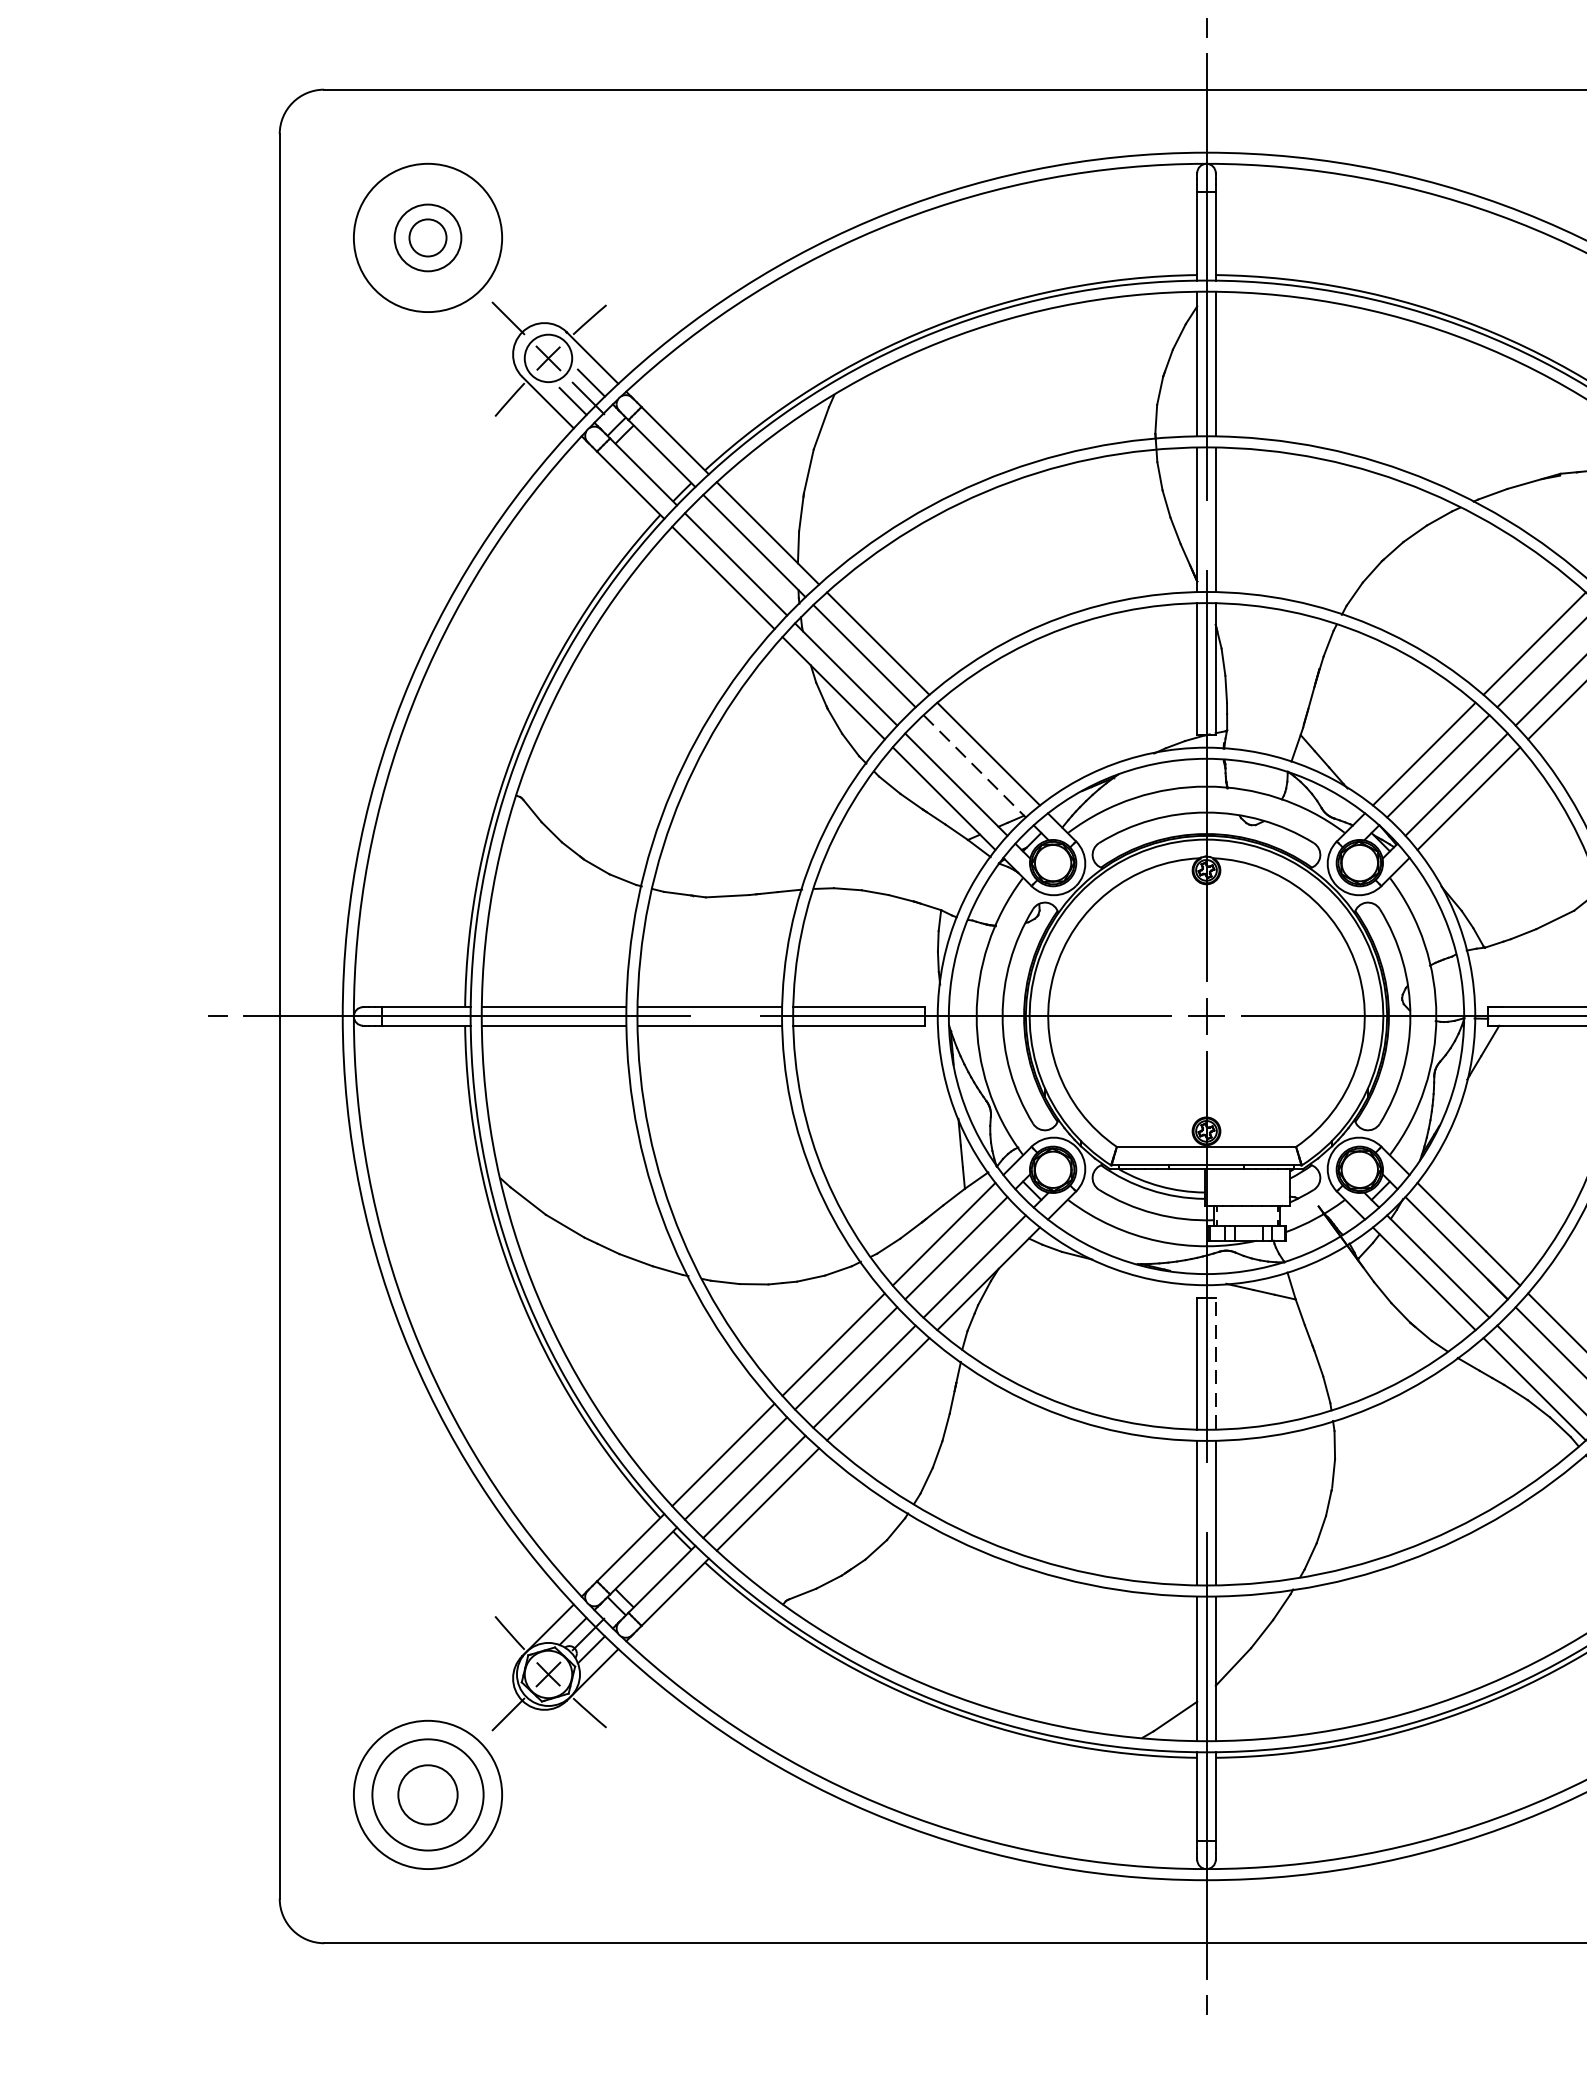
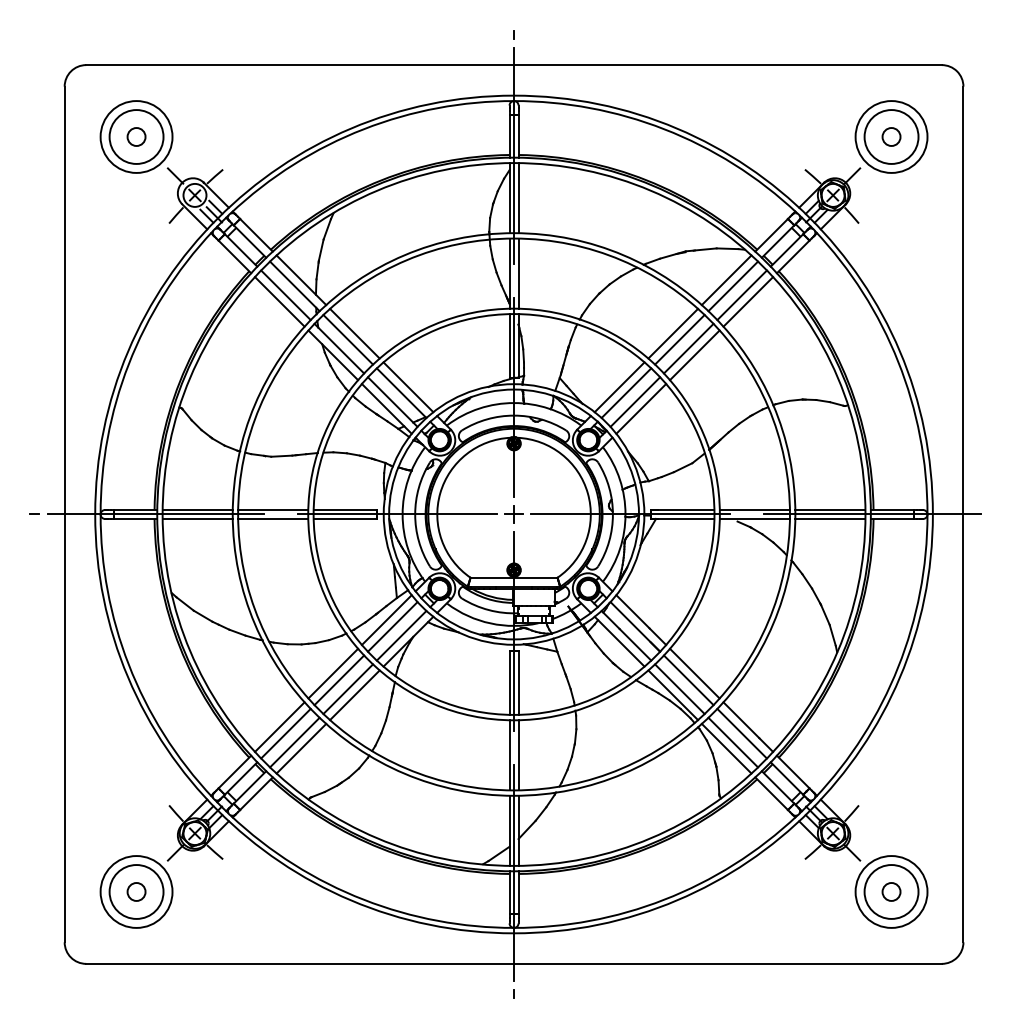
circle: (427, 236) -> (136, 136), size x1.67
line: (976, 766) -> (402, 393), dashed -> solid
line: (1215, 1364) -> (518, 683), dashed -> solid
circle: (427, 1793) -> (136, 891), size x0.62

